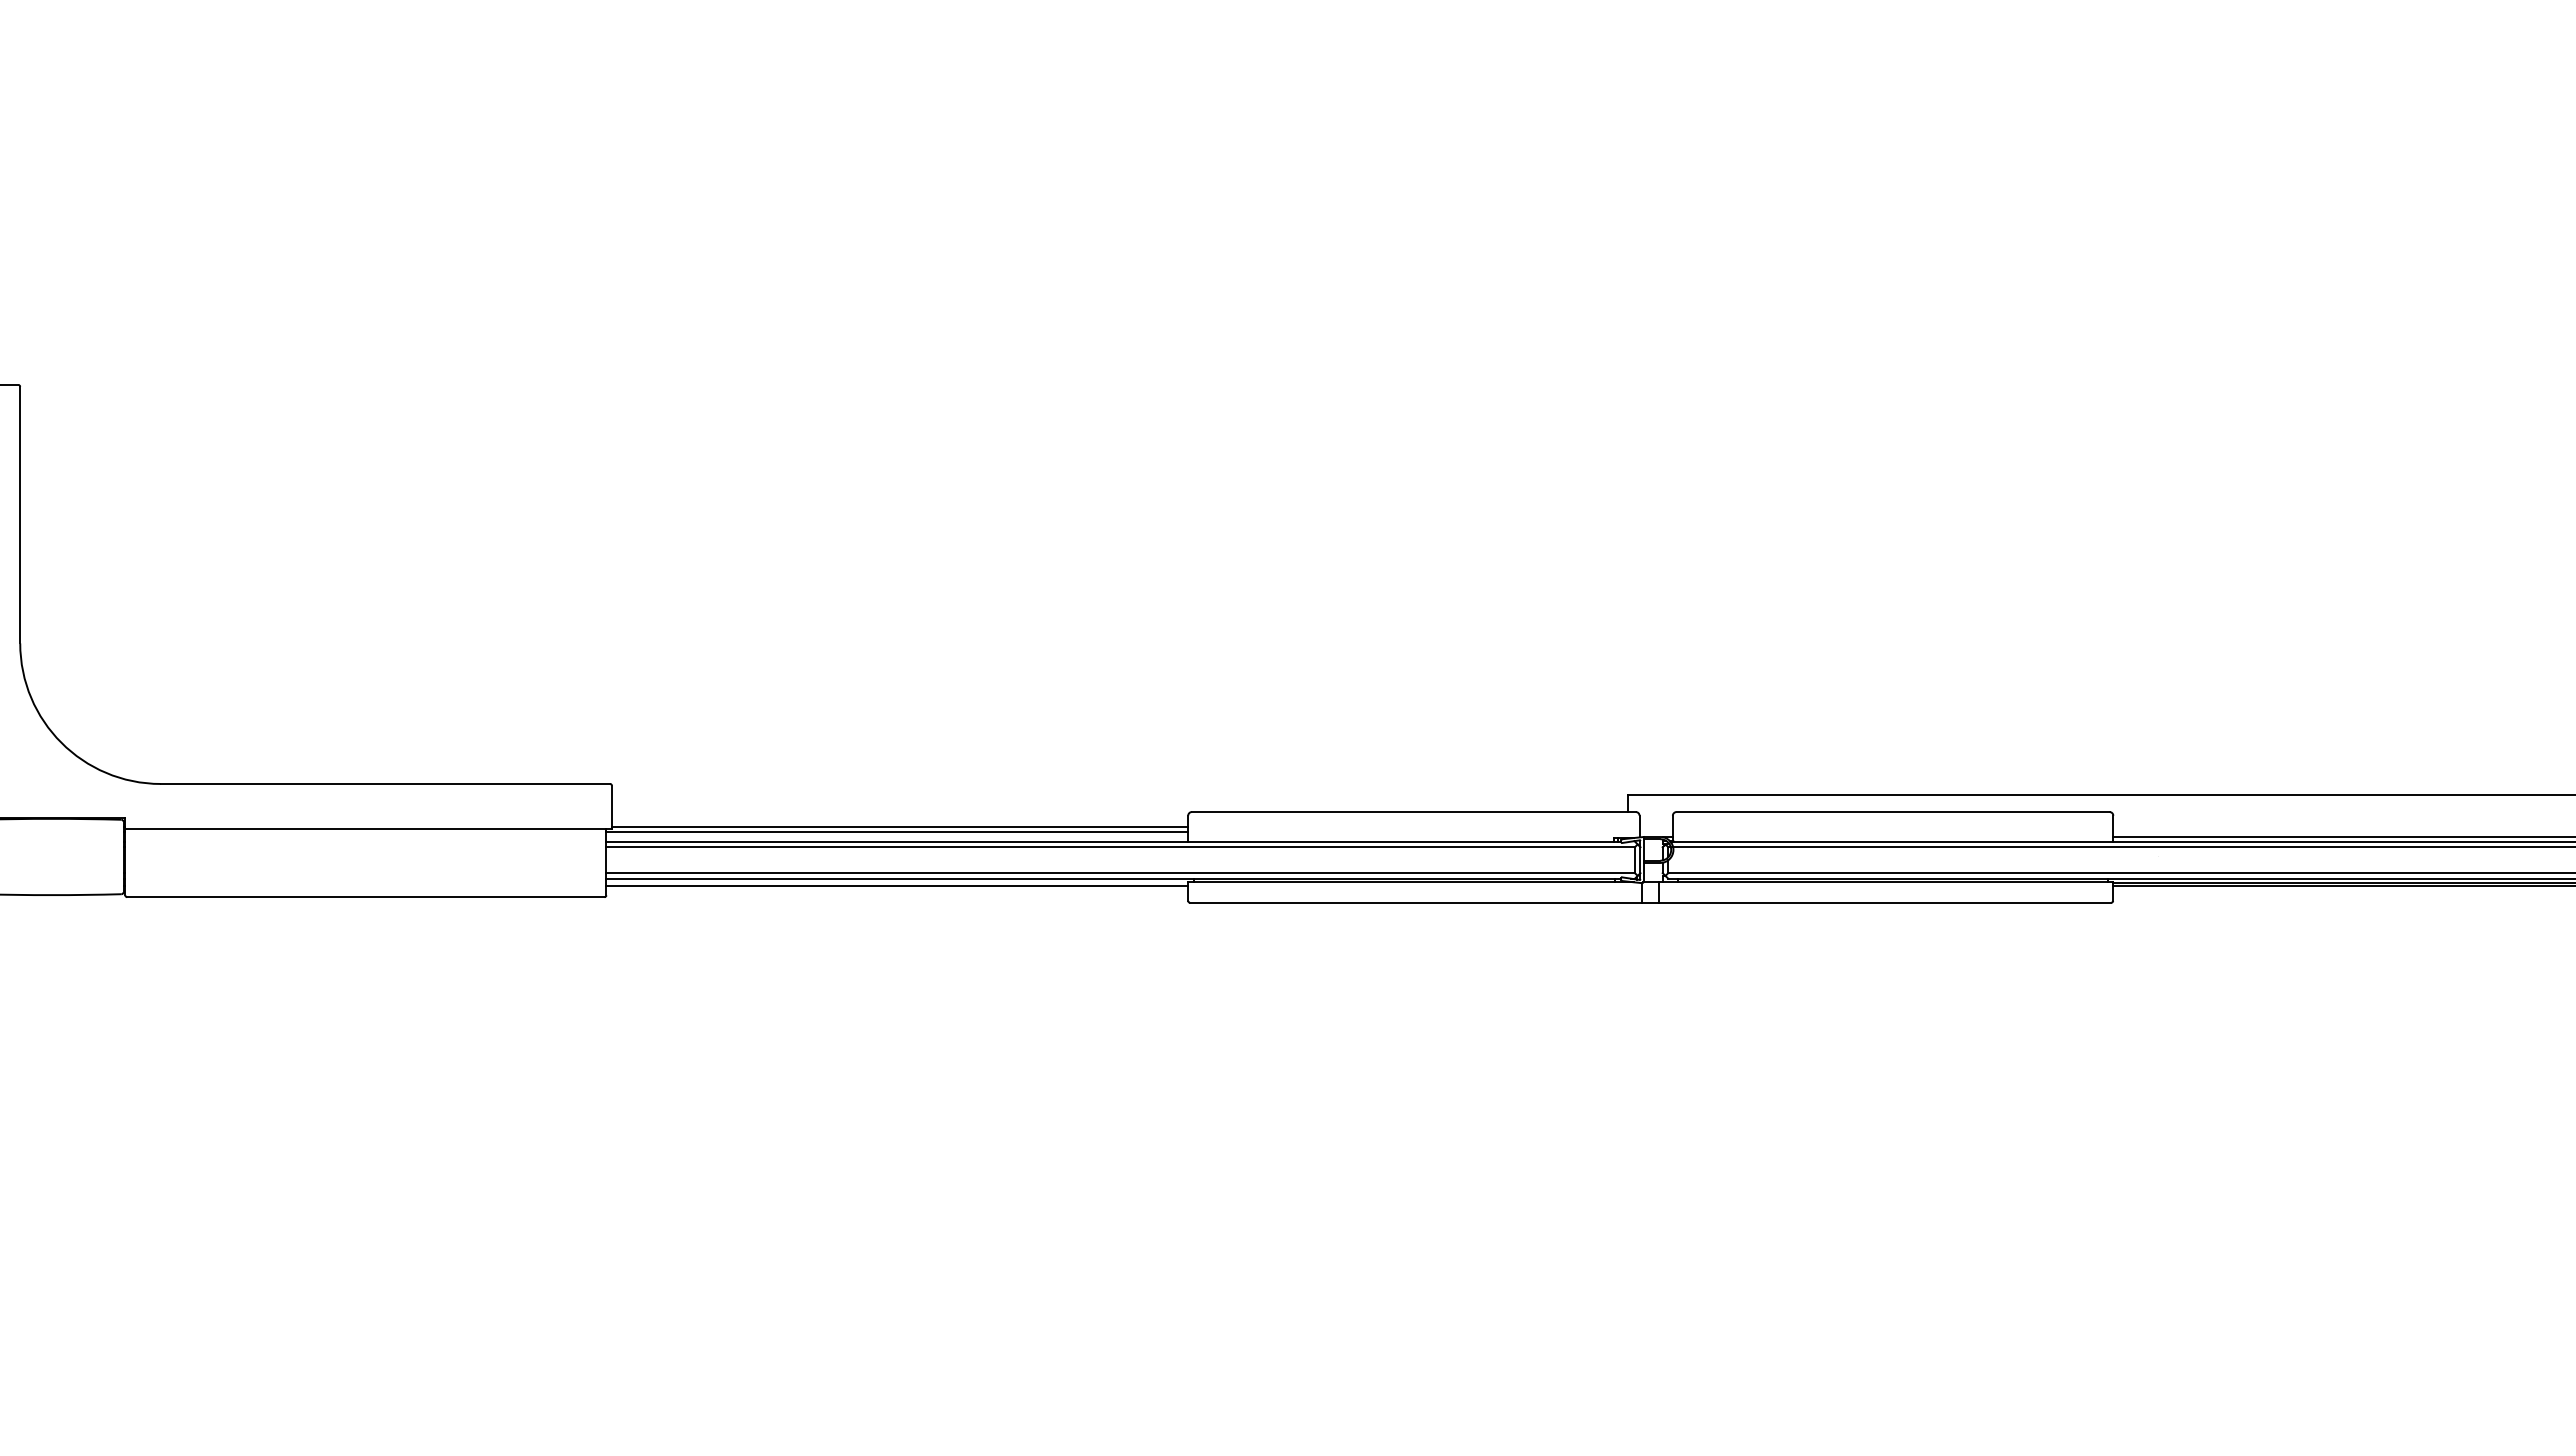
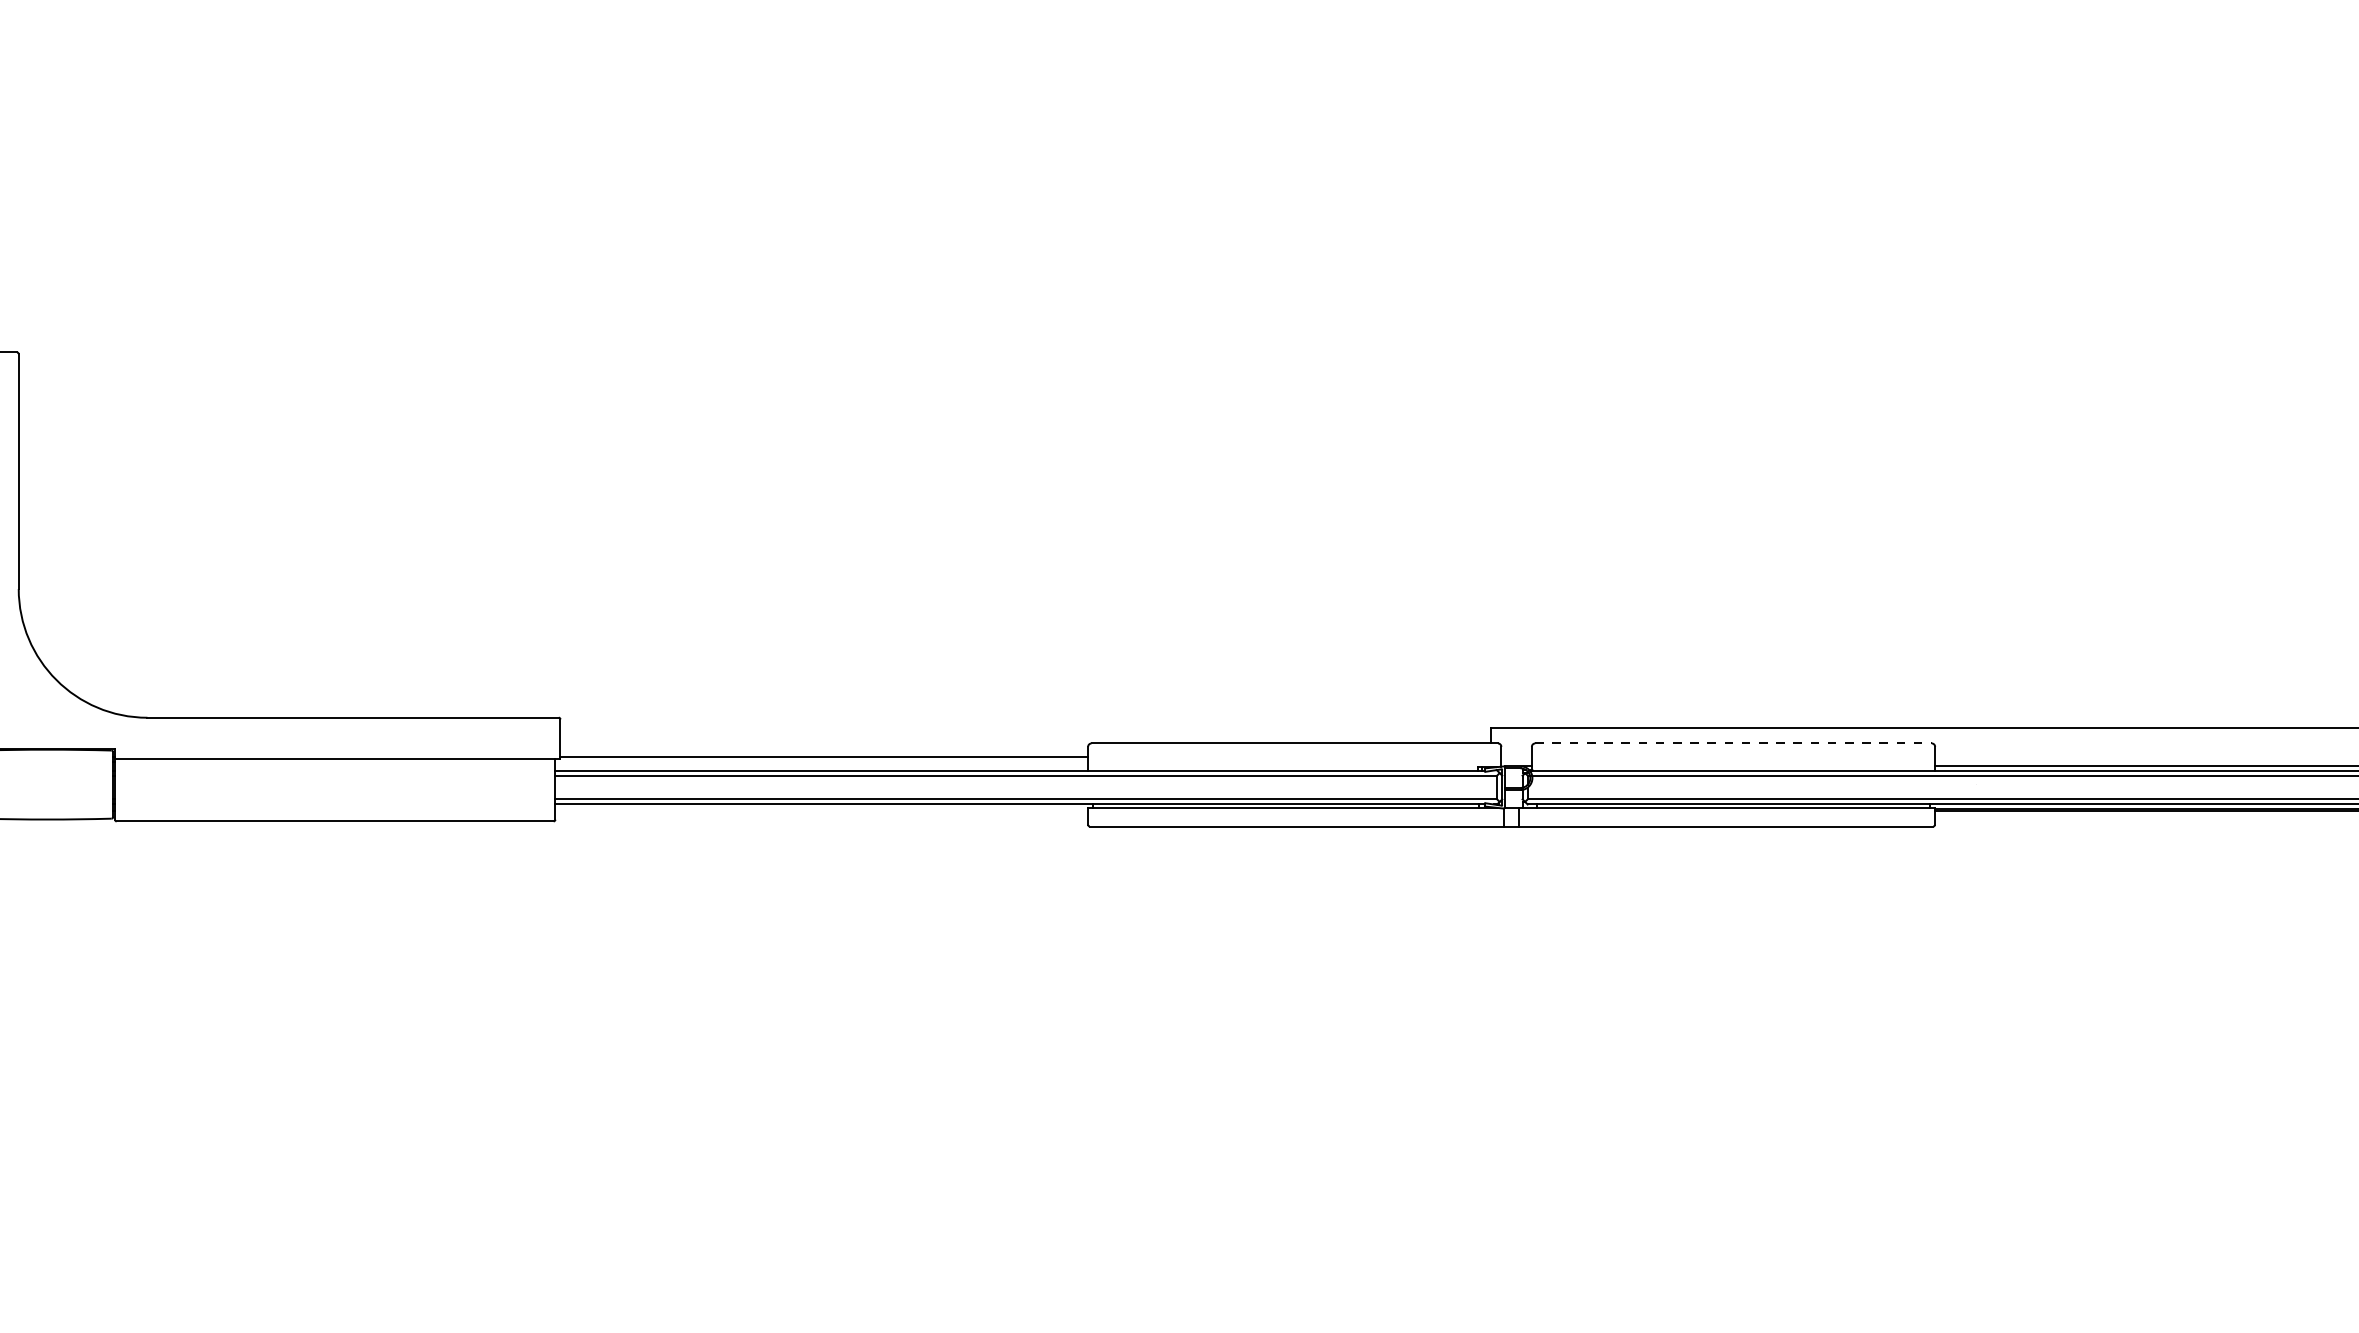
line: (1893, 812) -> (1733, 743), solid -> dashed
line: (897, 831) -> (821, 761), removed
line: (897, 886) -> (821, 811), removed

